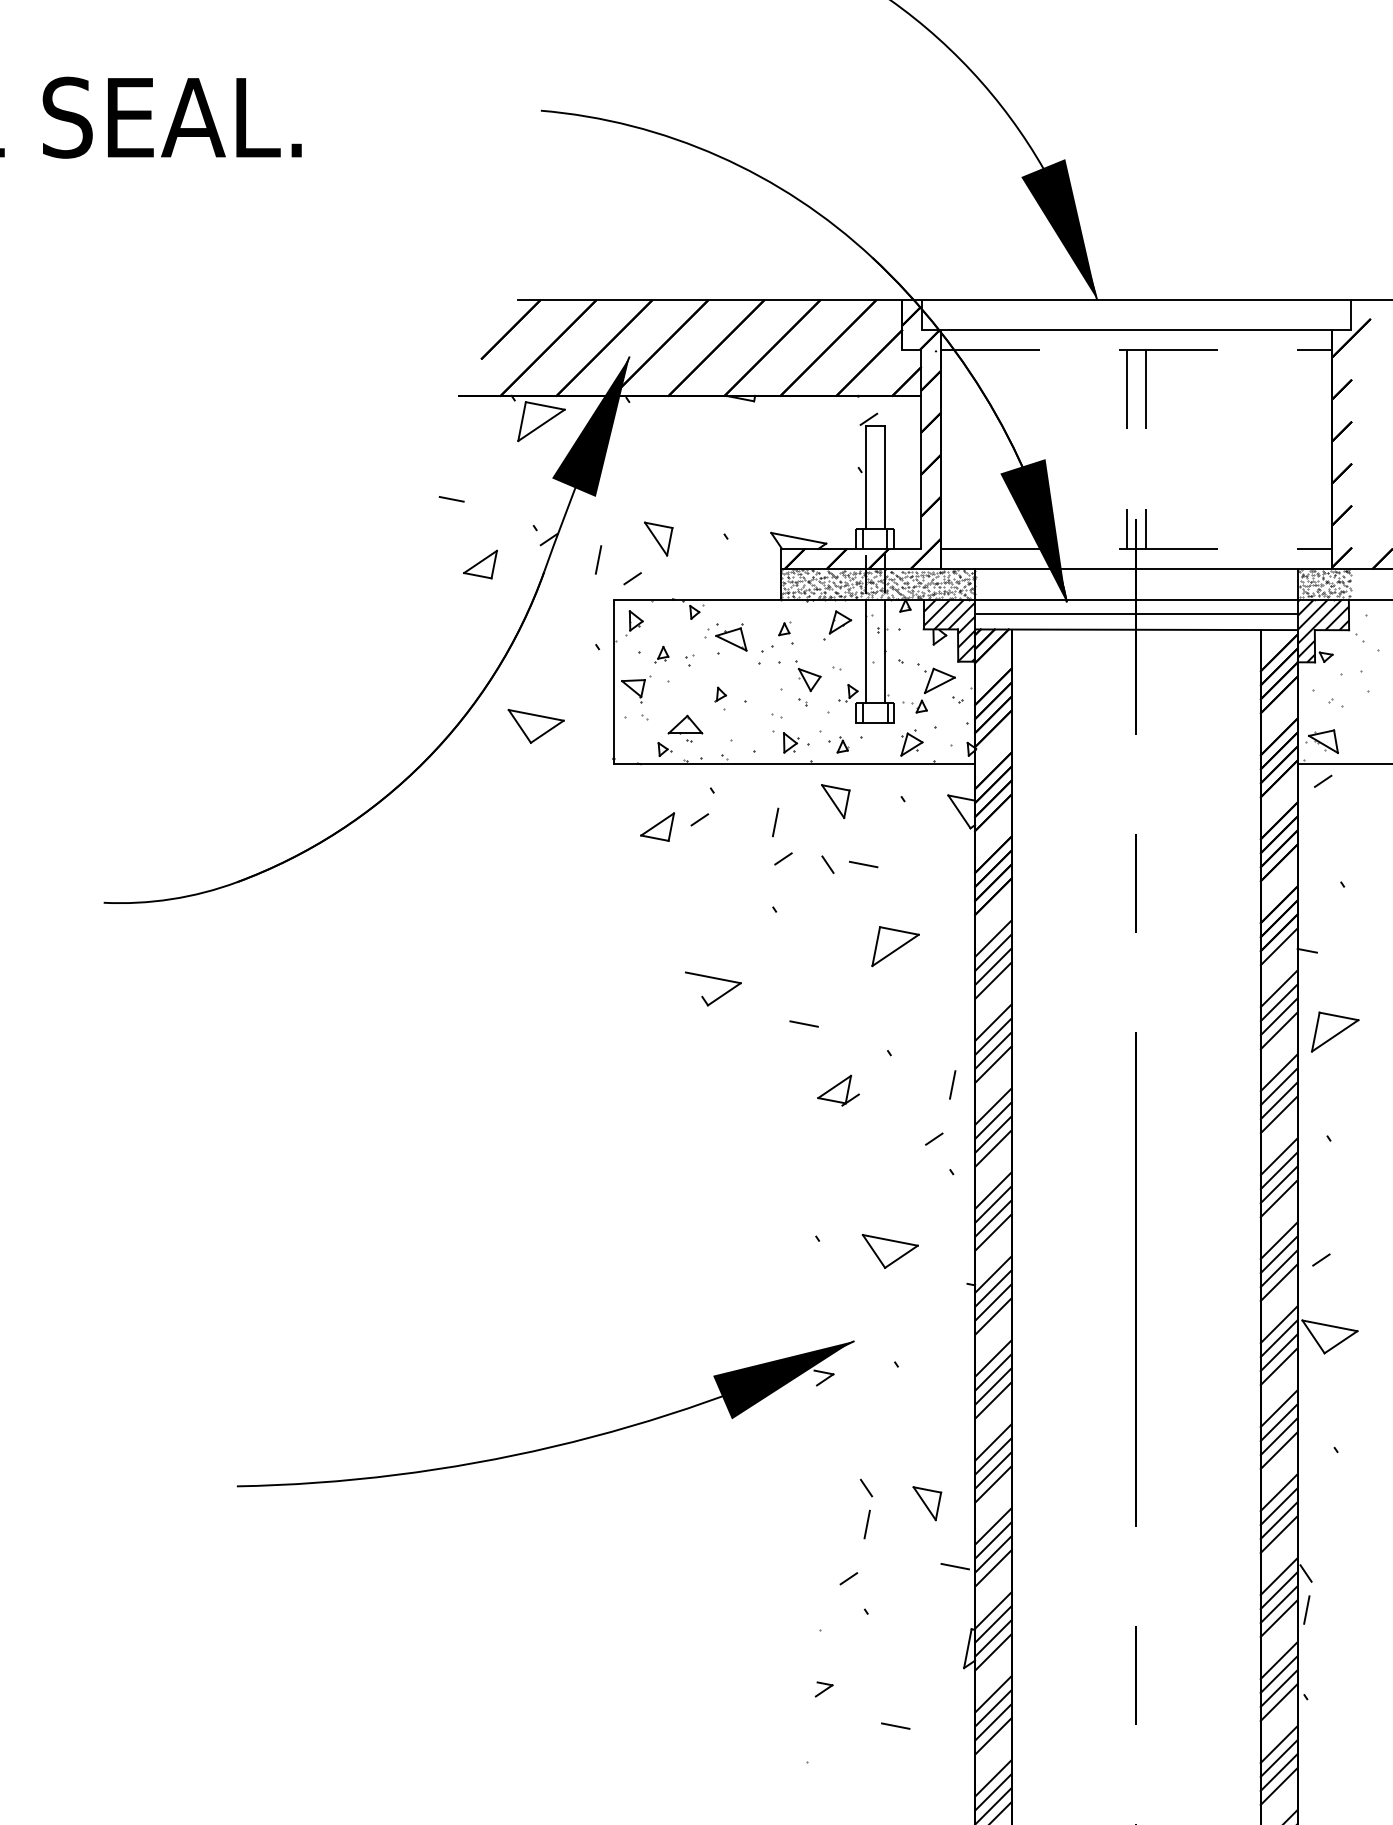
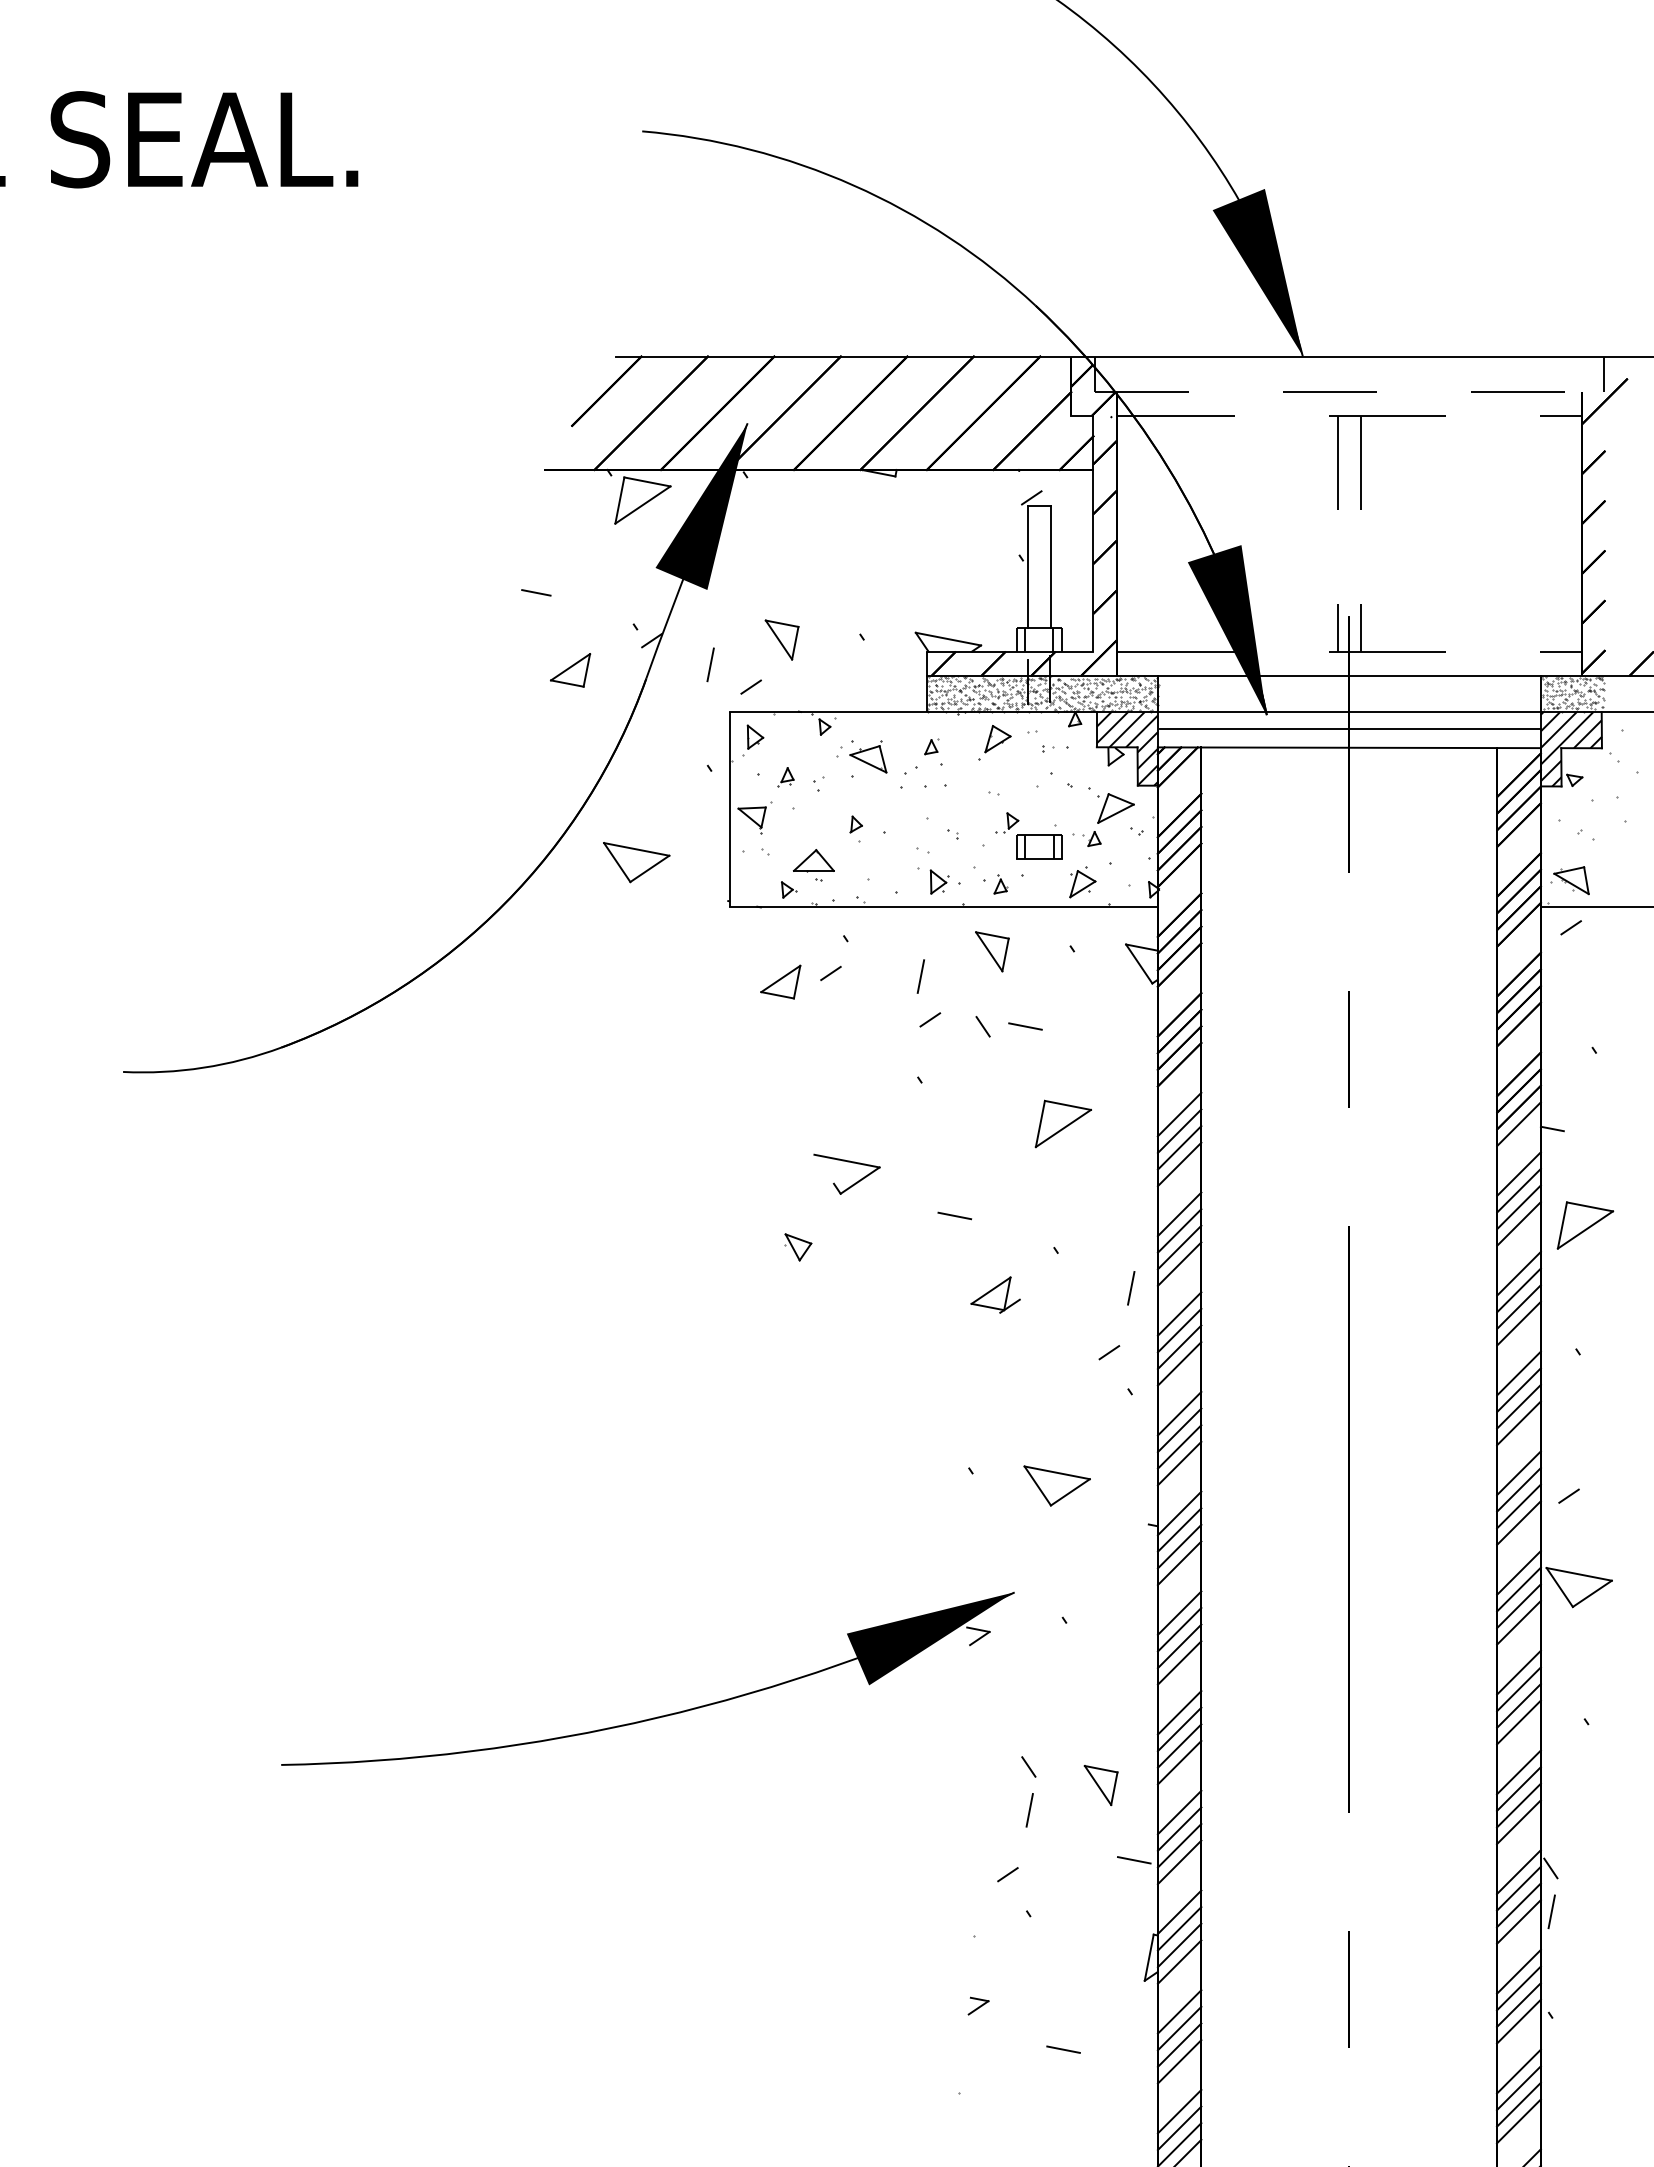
line: (1136, 330) -> (1349, 392), solid -> dashed
line: (865, 651) -> (1027, 773), removed
line: (884, 651) -> (1050, 773), removed
part: (809, 680) -> (798, 1247), moved

